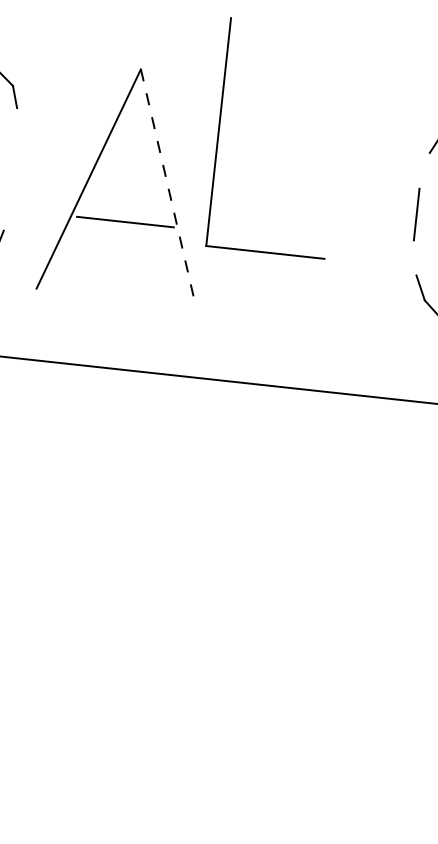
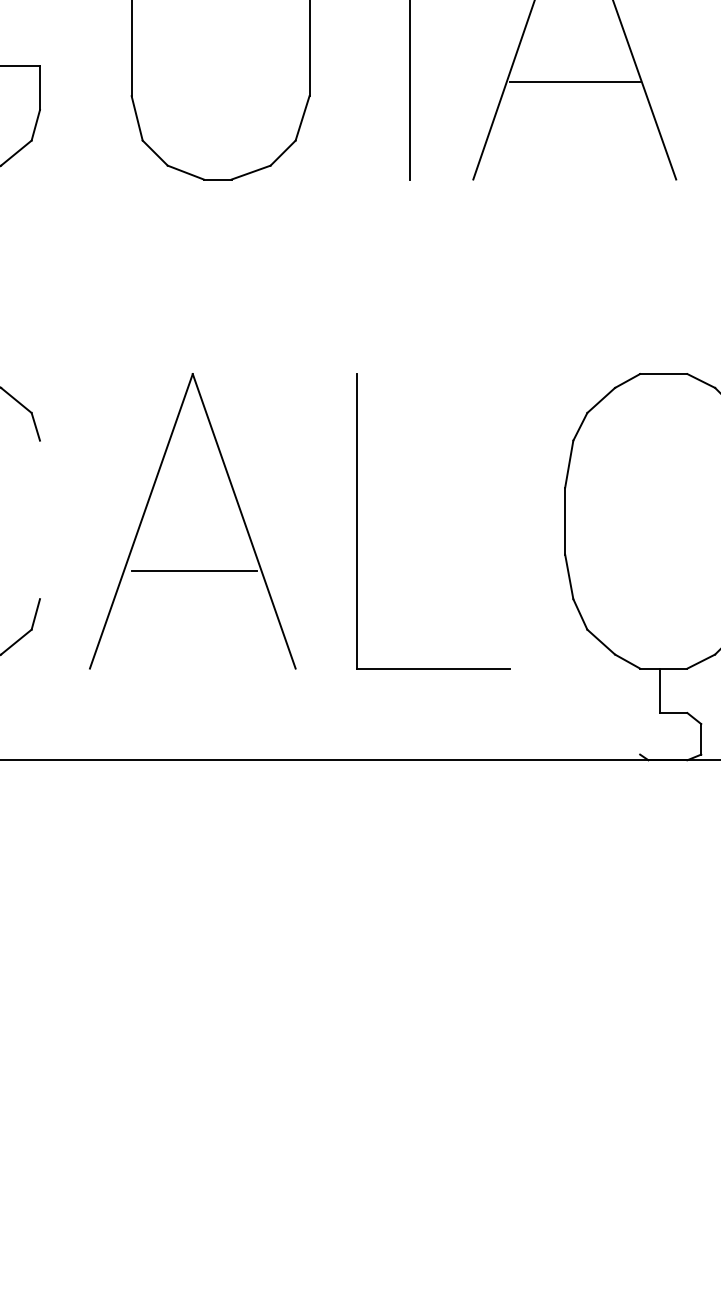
part: (219, 132) -> (357, 521), moved
line: (424, 170) -> (569, 463), added
line: (168, 187) -> (244, 521), dashed -> solid
line: (415, 257) -> (569, 576), added

